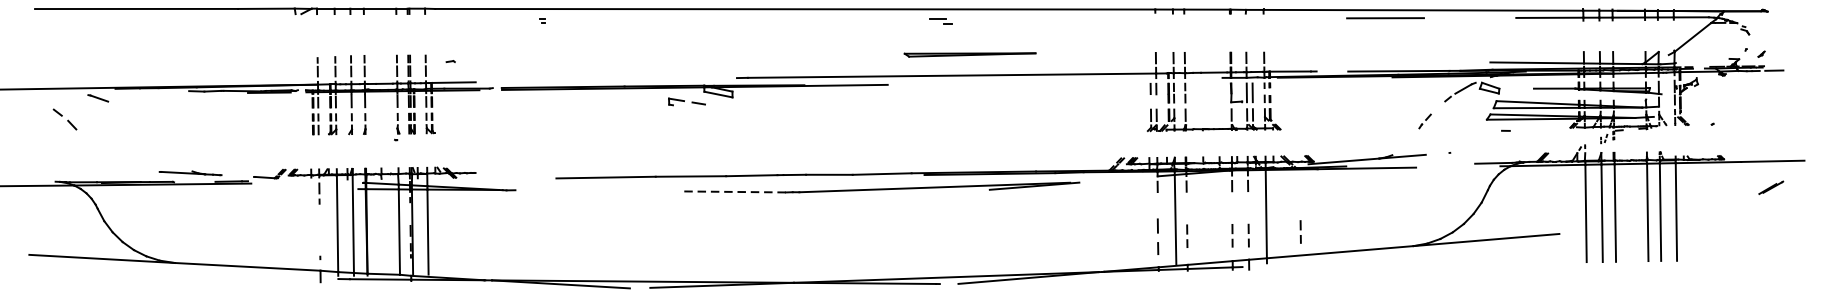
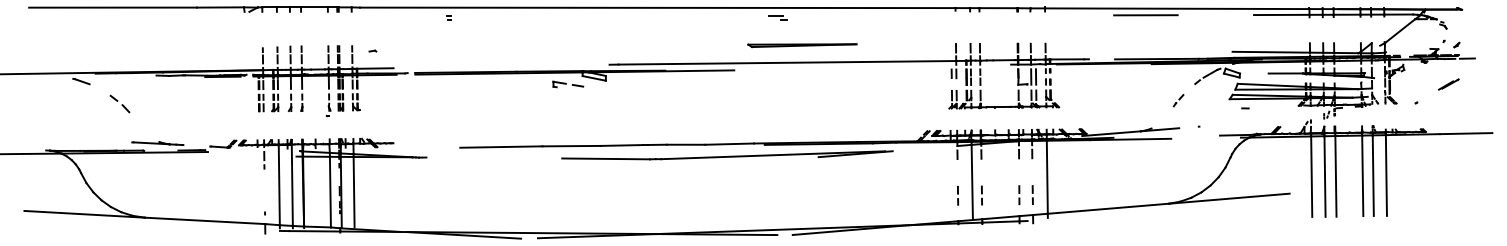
part: (64, 118) -> (119, 103), moved
line: (1770, 187) -> (1448, 84), moved
line: (733, 191) -> (606, 158), dashed -> solid
line: (1300, 230) -> (1075, 190), removed
part: (1158, 236) -> (958, 195), size x0.62

